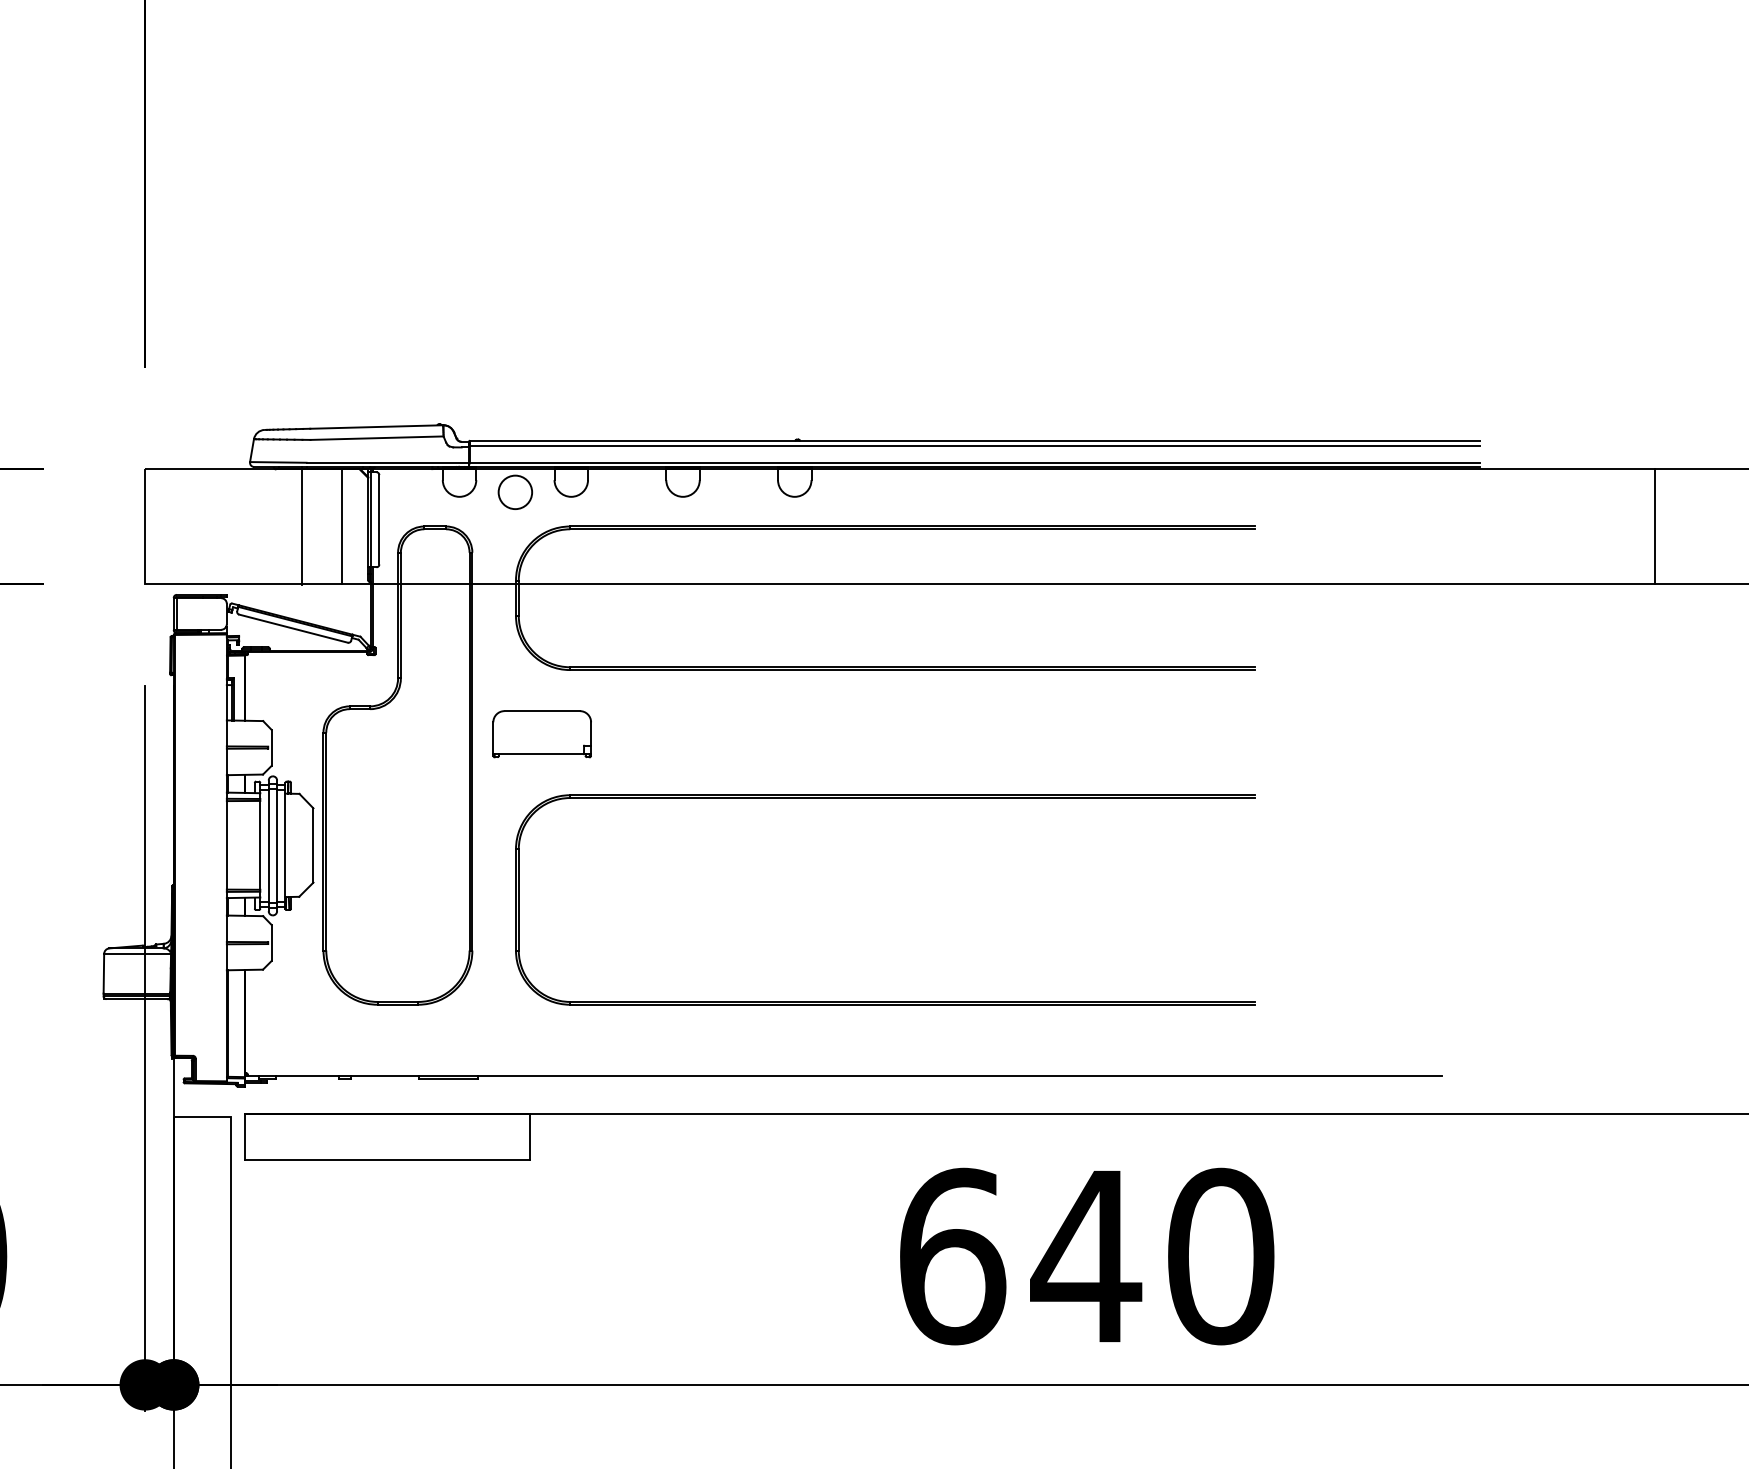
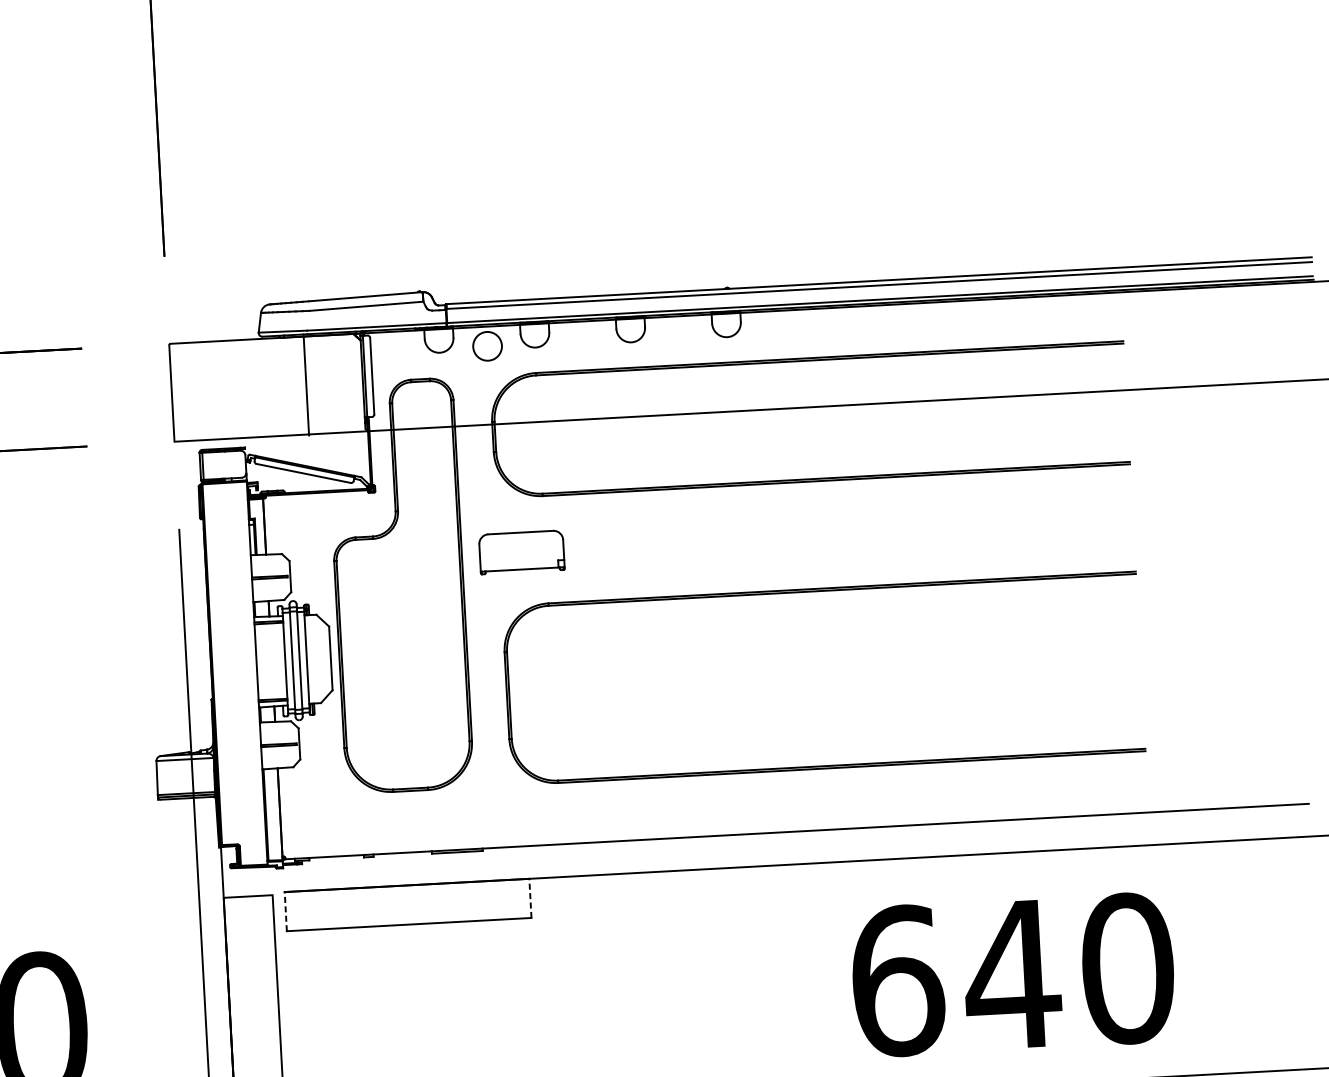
line: (342, 526) -> (340, 383), removed
line: (245, 1137) -> (286, 911), solid -> dashed
line: (530, 1137) -> (530, 898), solid -> dashed

